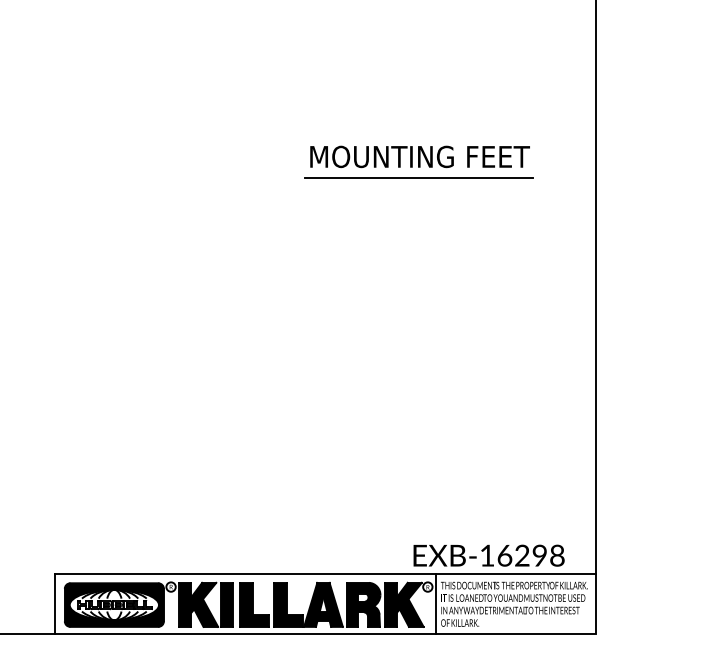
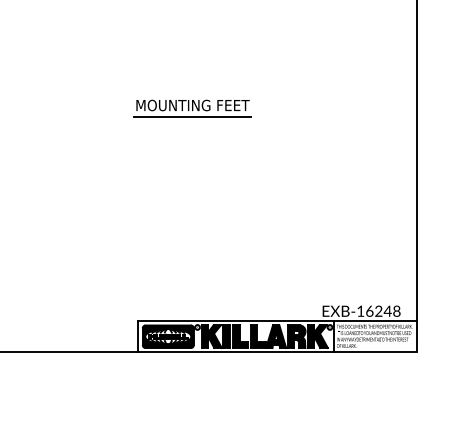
part: (419, 162) -> (192, 108), moved
text: (539, 554) -> (387, 310), EXB-16298 -> EXB-16248

